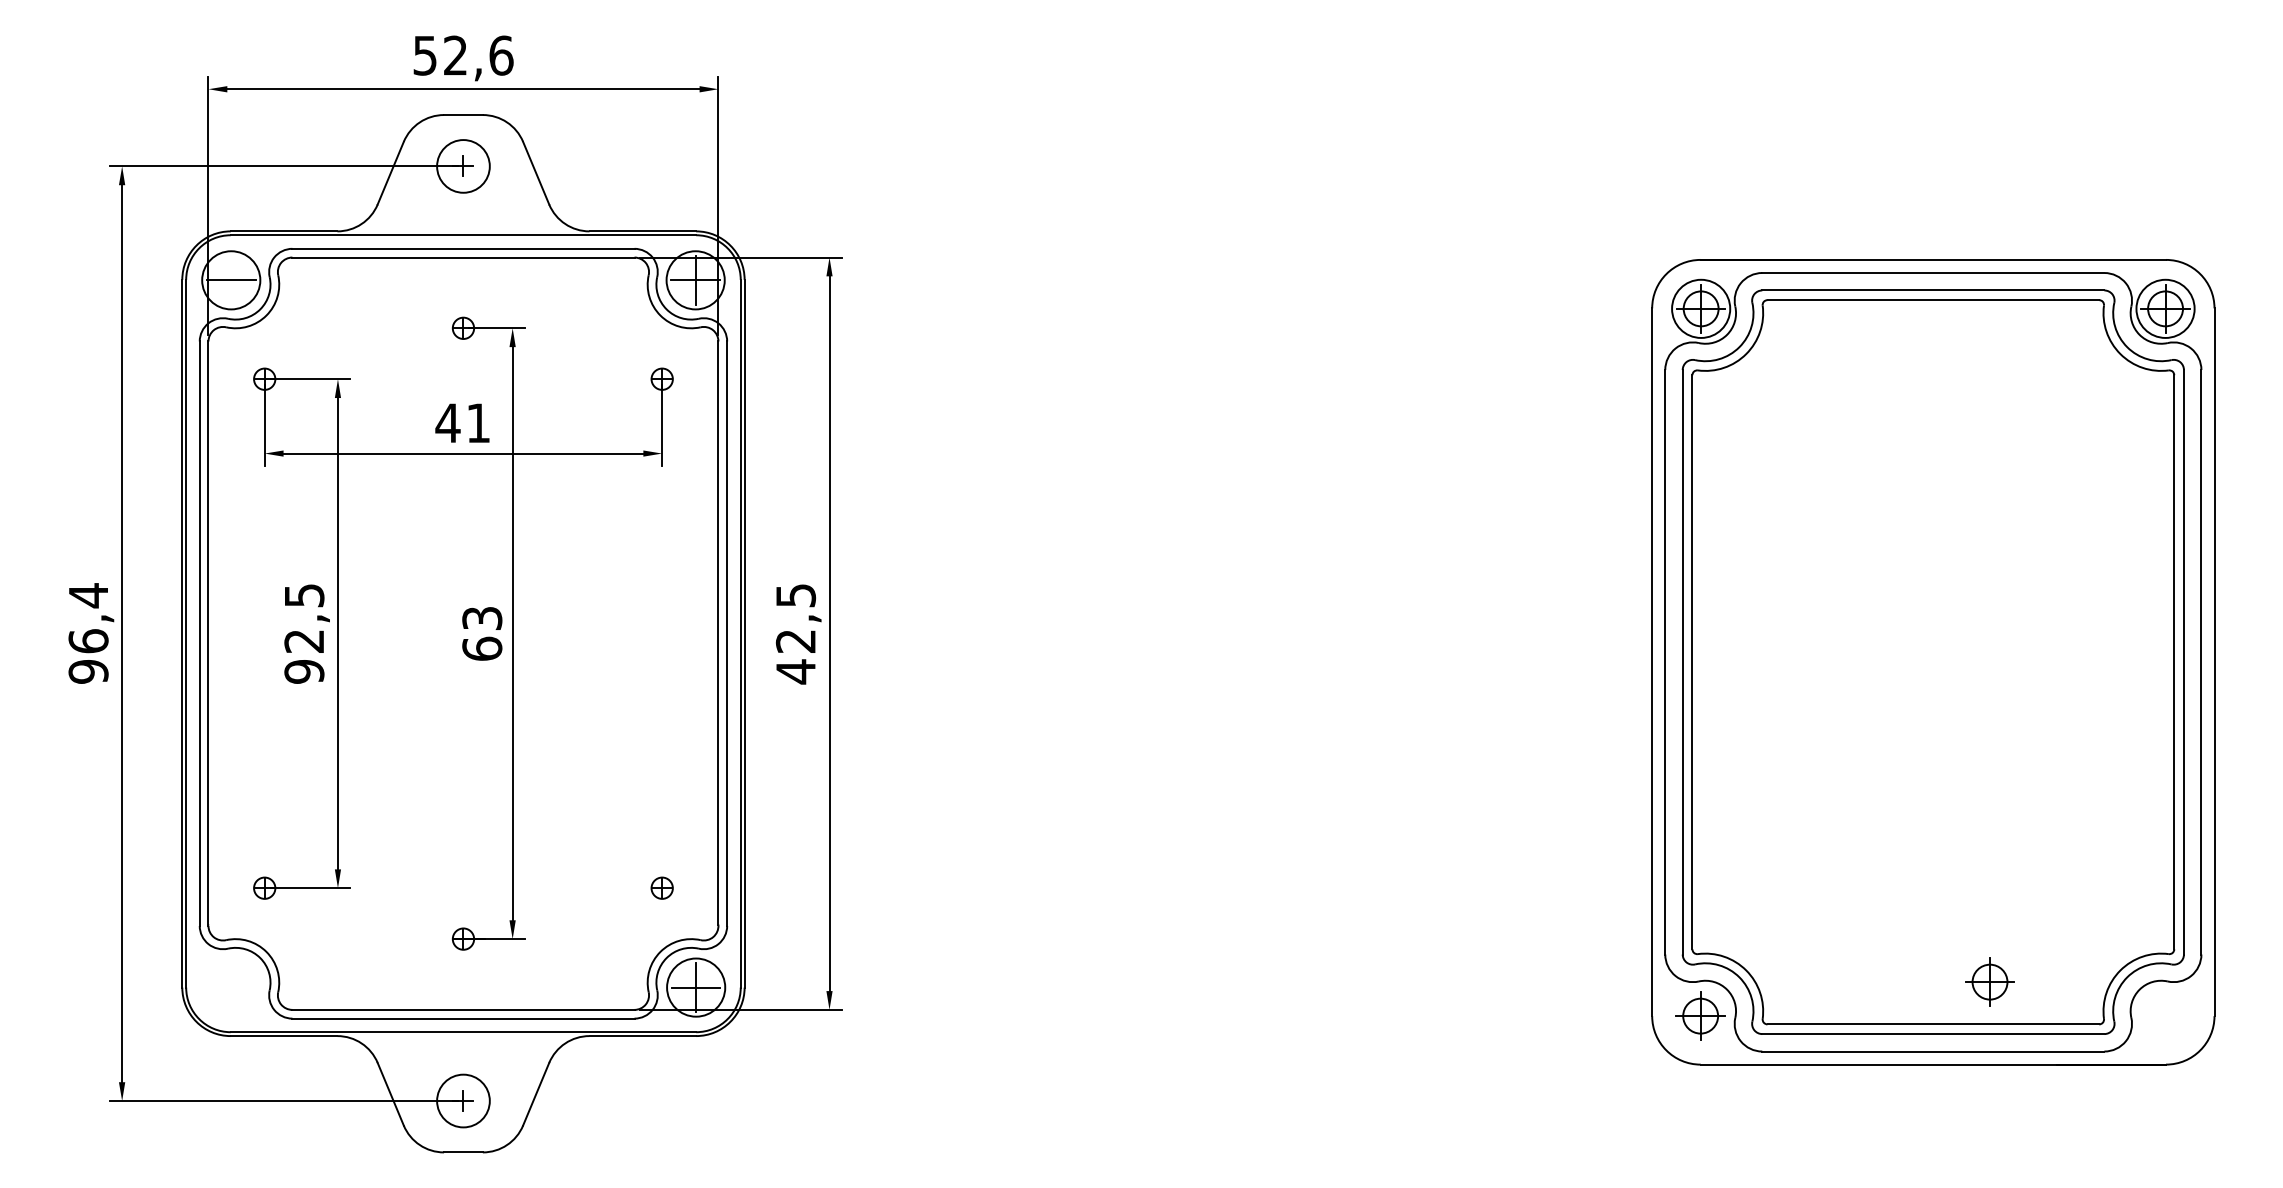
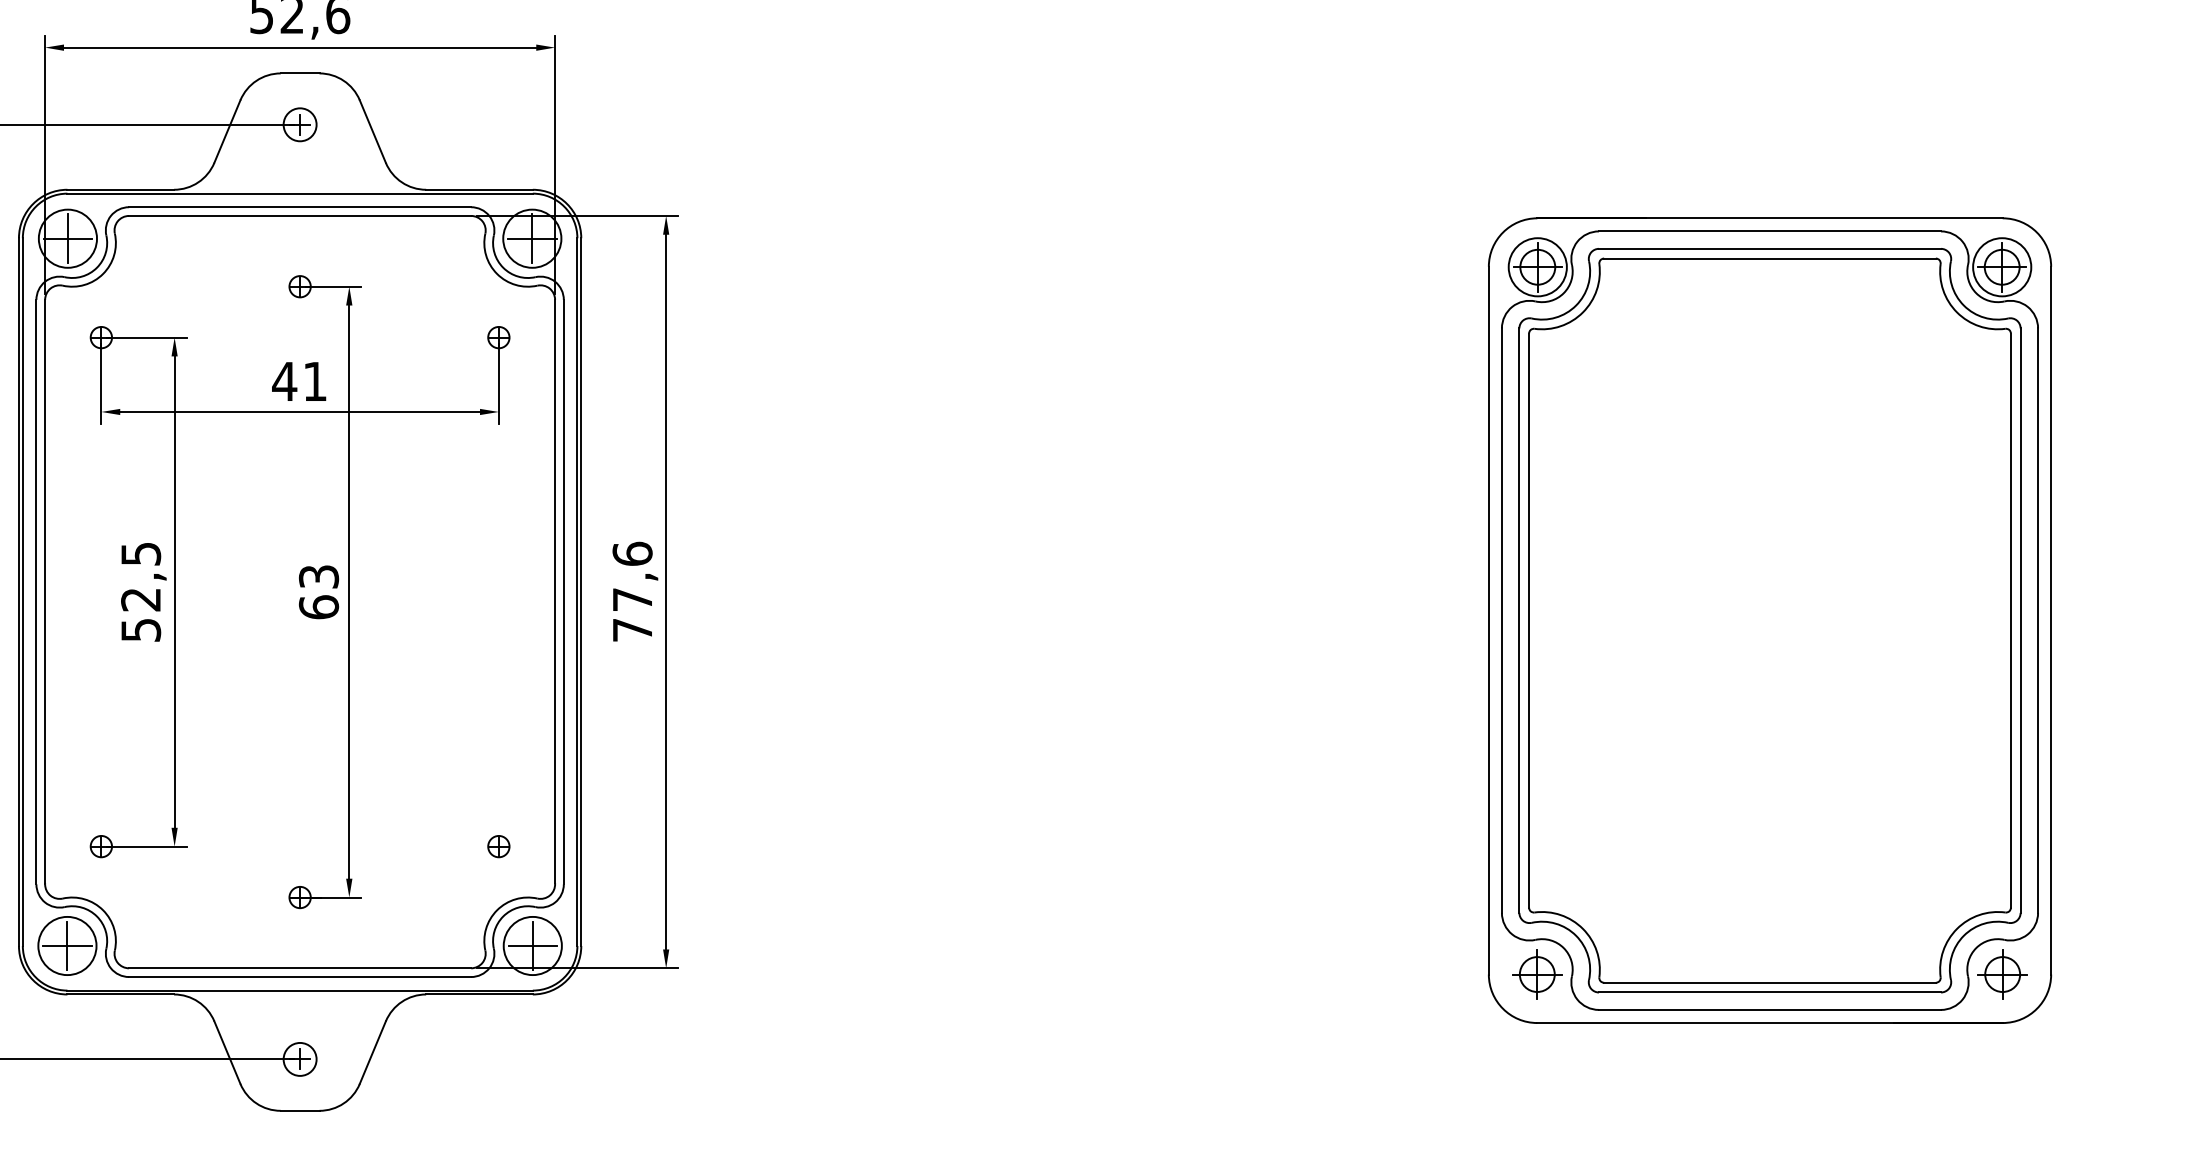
circle: (462, 165) -> (299, 123), size x0.62
line: (231, 280) -> (68, 238), added
text: (795, 633) -> (632, 591), 42,5 -> 77,6
text: (304, 671) -> (141, 629), 92,5 -> 52,5
part: (1989, 981) -> (2002, 973), moved
part: (230, 987) -> (67, 945), added
circle: (462, 1100) -> (299, 1058), size x0.62

